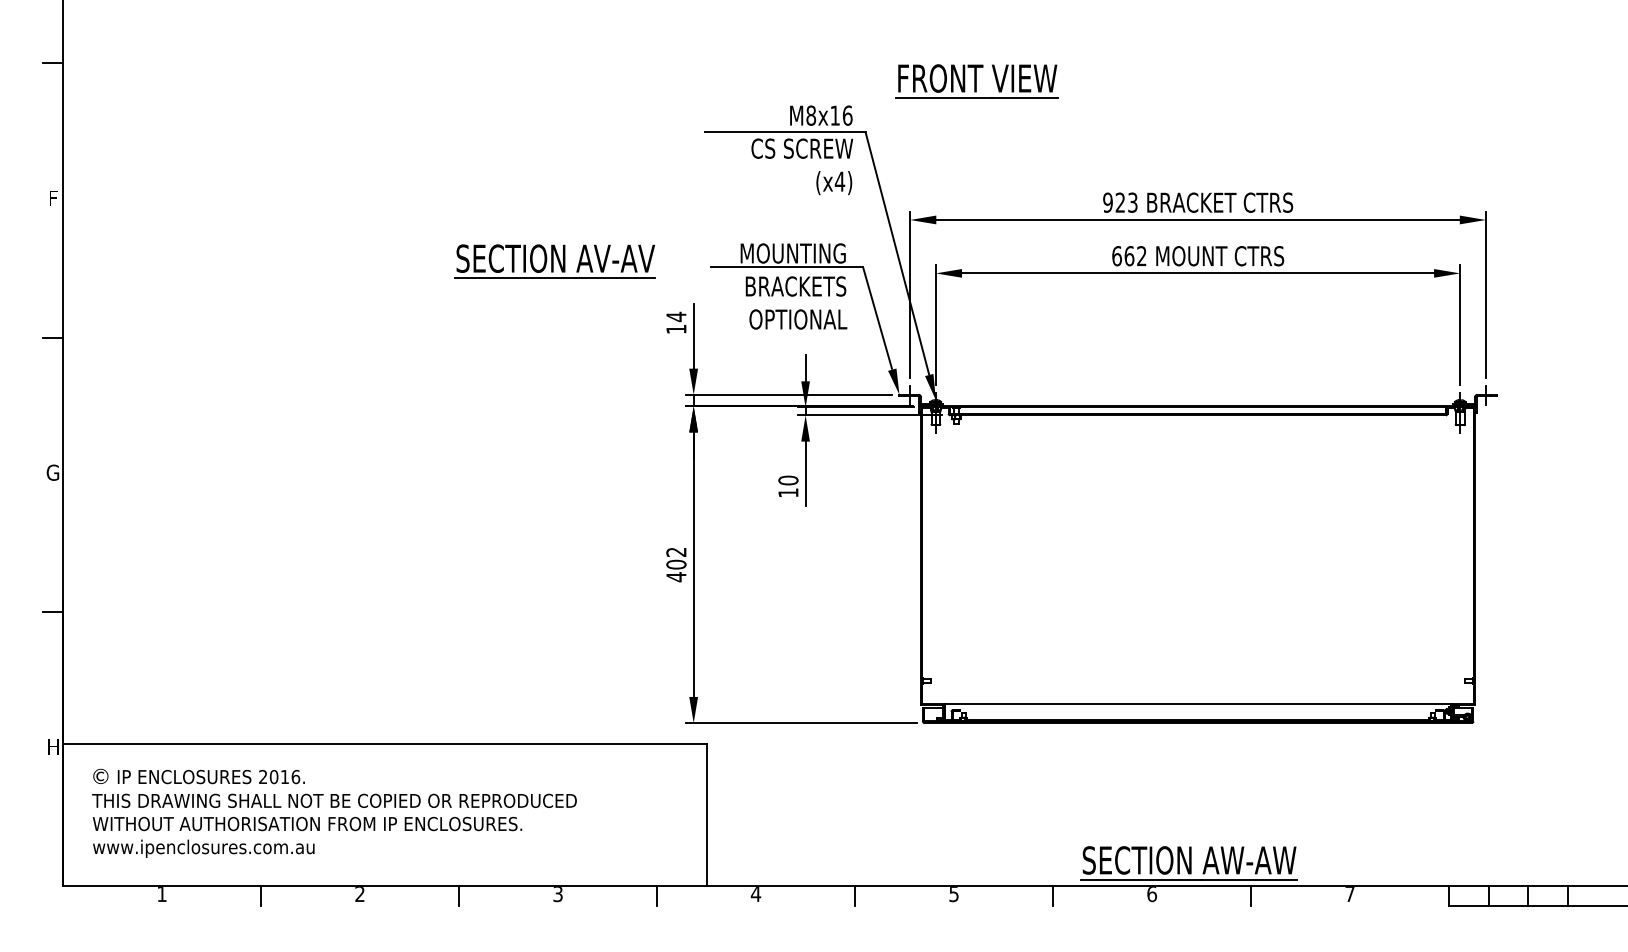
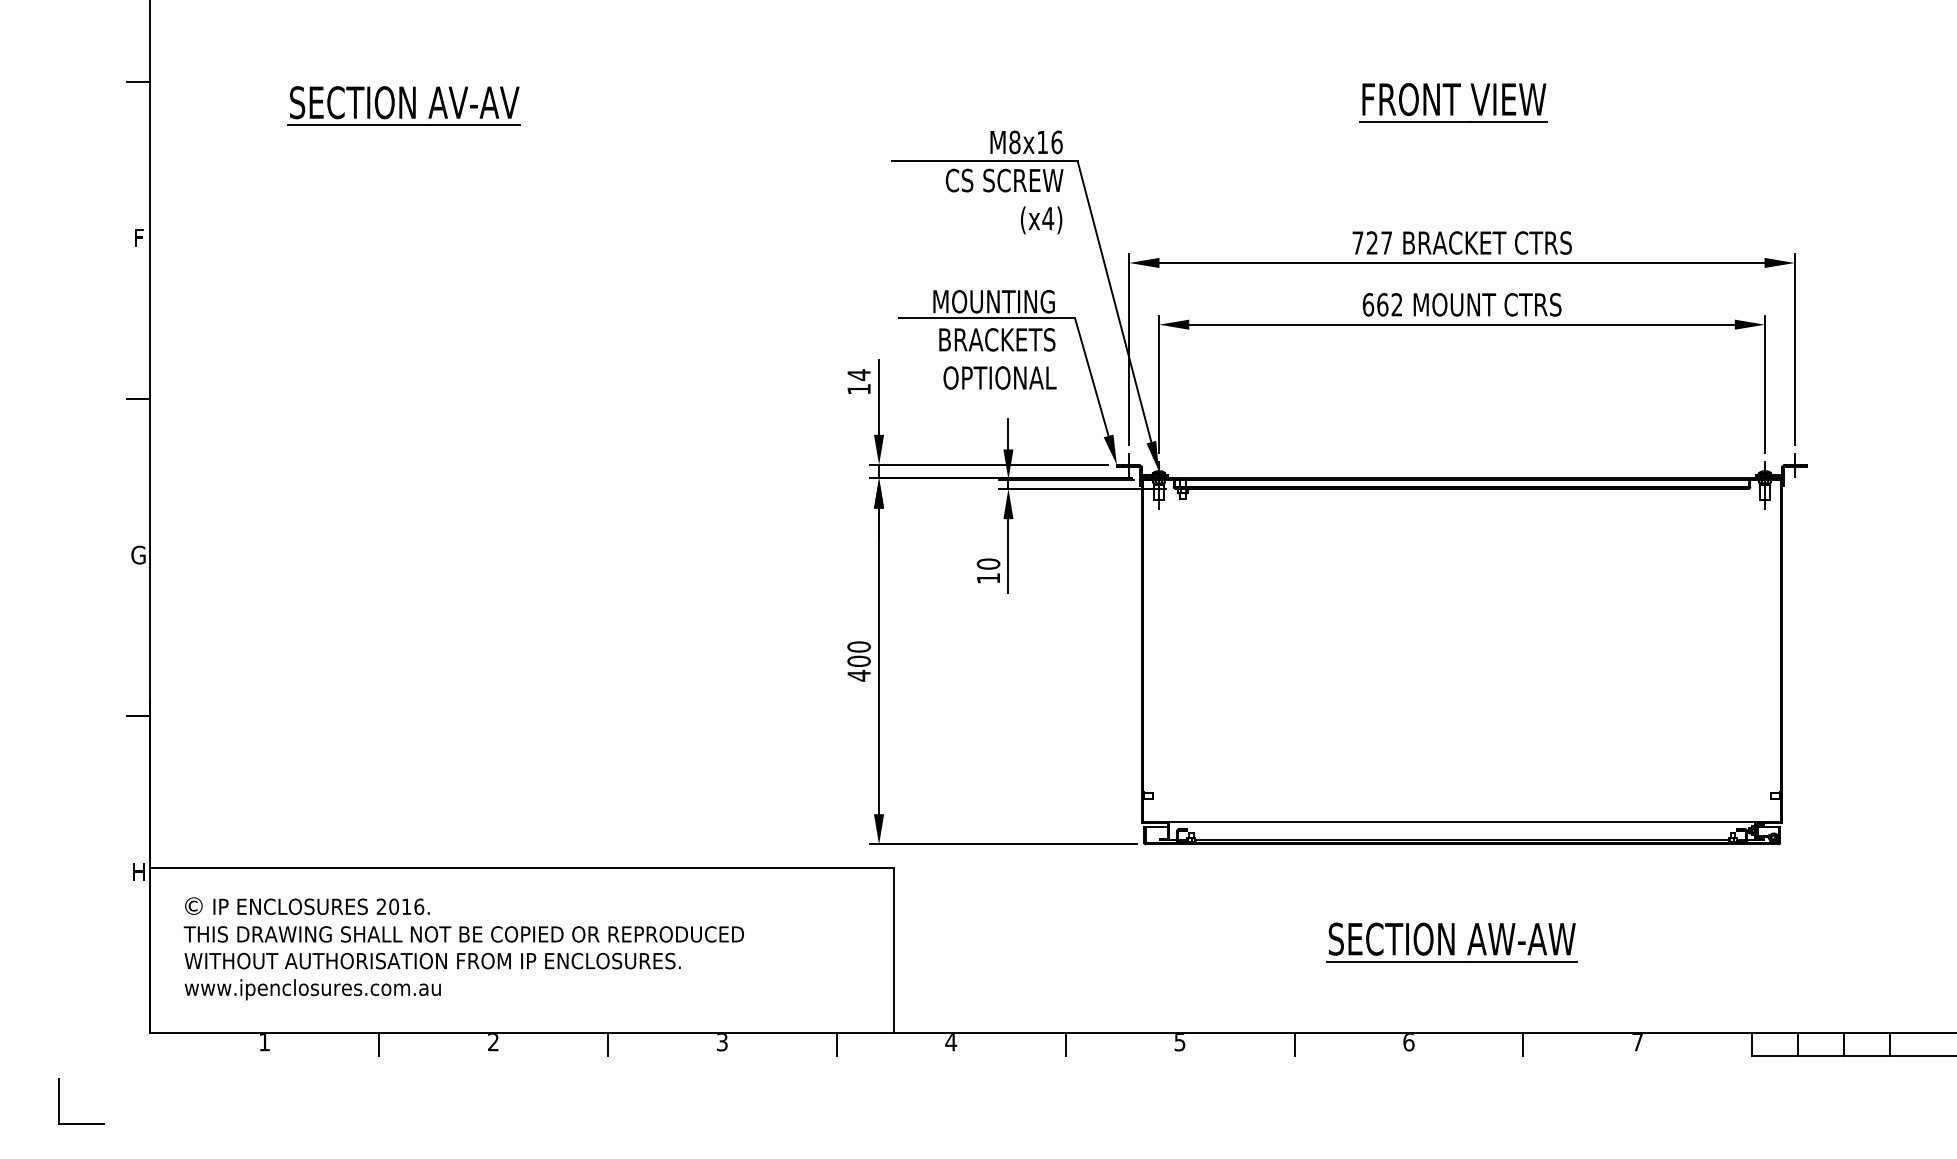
part: (976, 81) -> (1453, 102), moved
text: (1120, 202) -> (1372, 242), 923 -> 727
part: (554, 261) -> (403, 105), moved
text: (675, 551) -> (858, 646), 402 -> 400
part: (1188, 863) -> (1451, 942), moved

